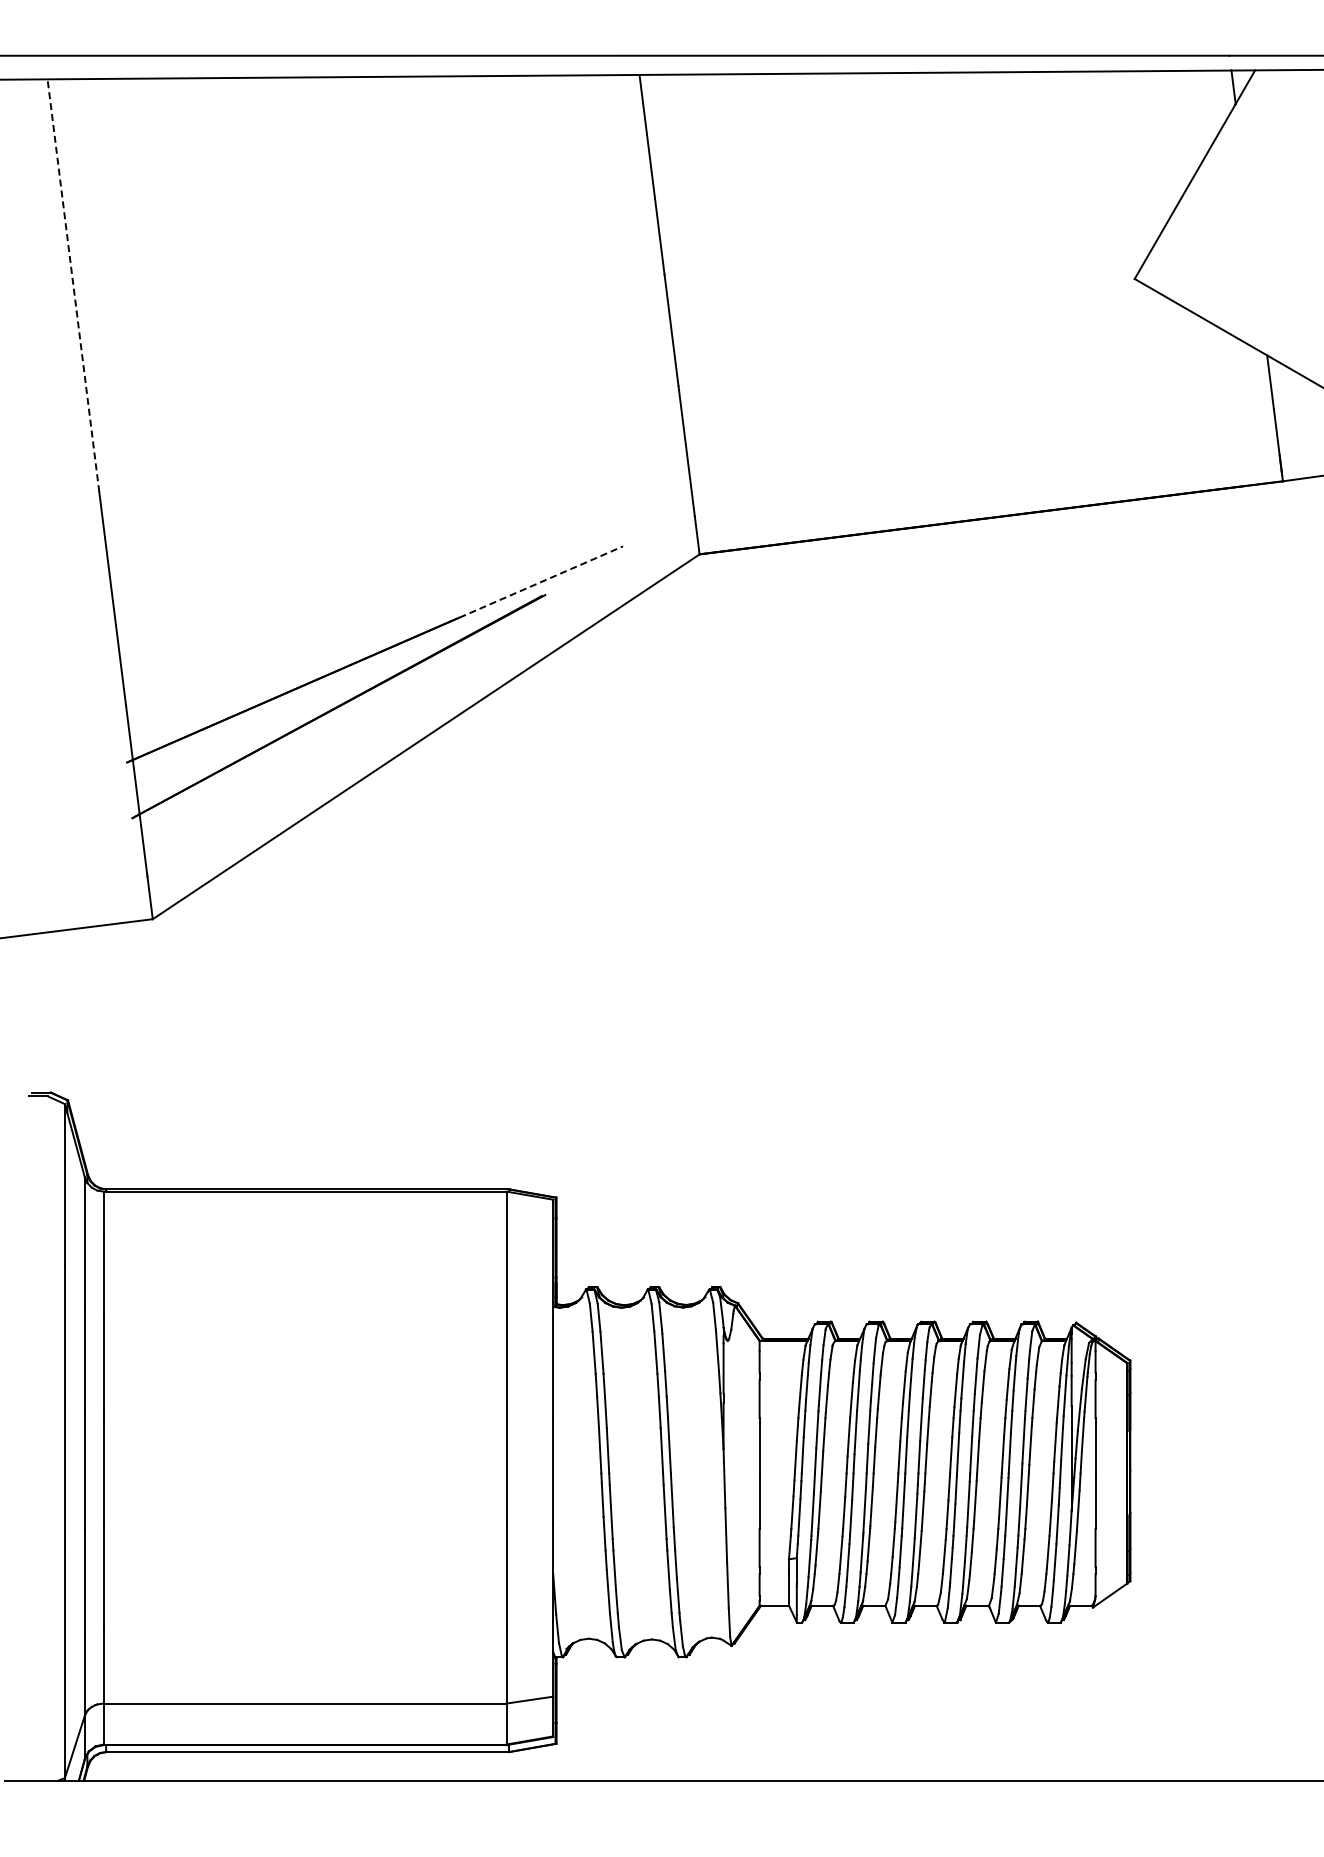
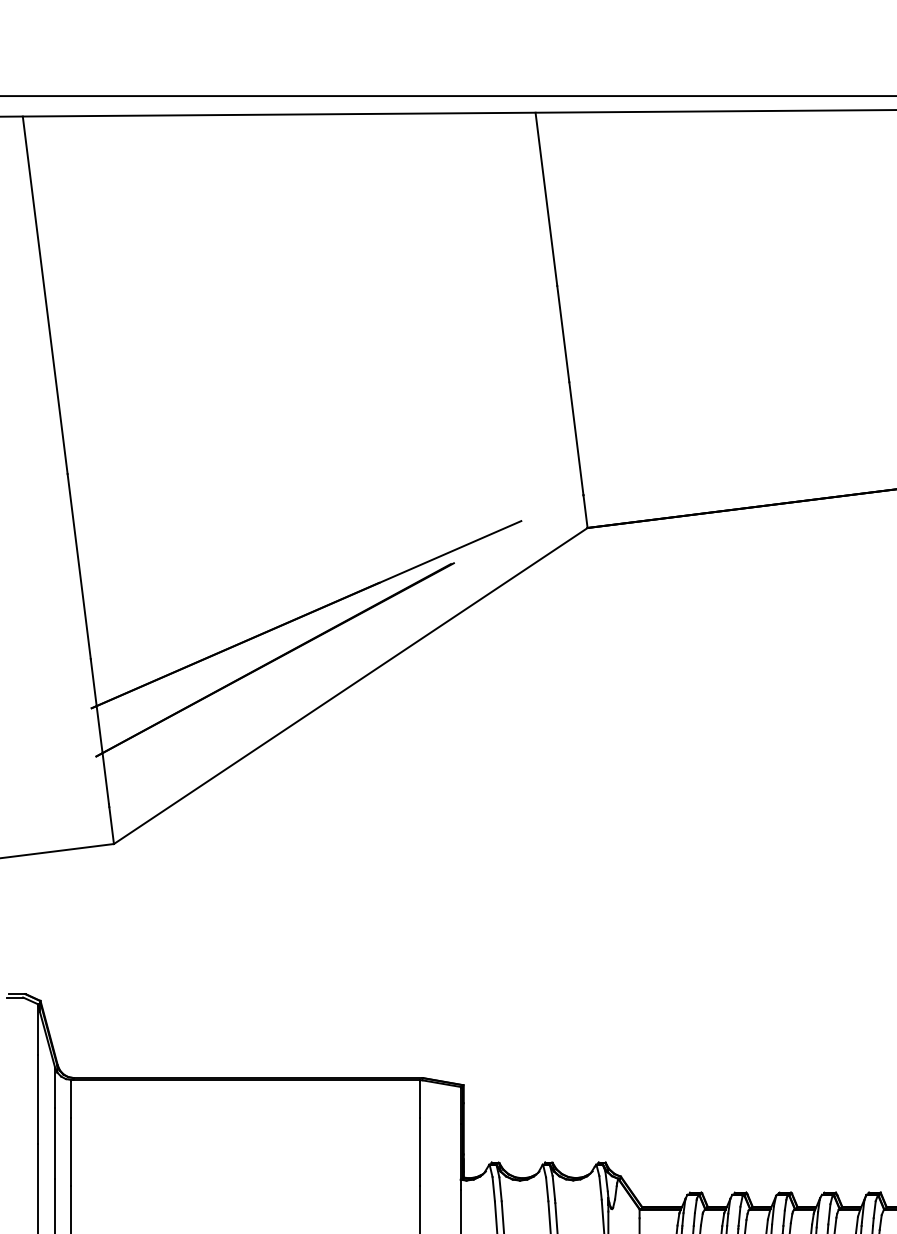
line: (73, 285) -> (45, 295), dashed -> solid
line: (541, 581) -> (450, 551), dashed -> solid

